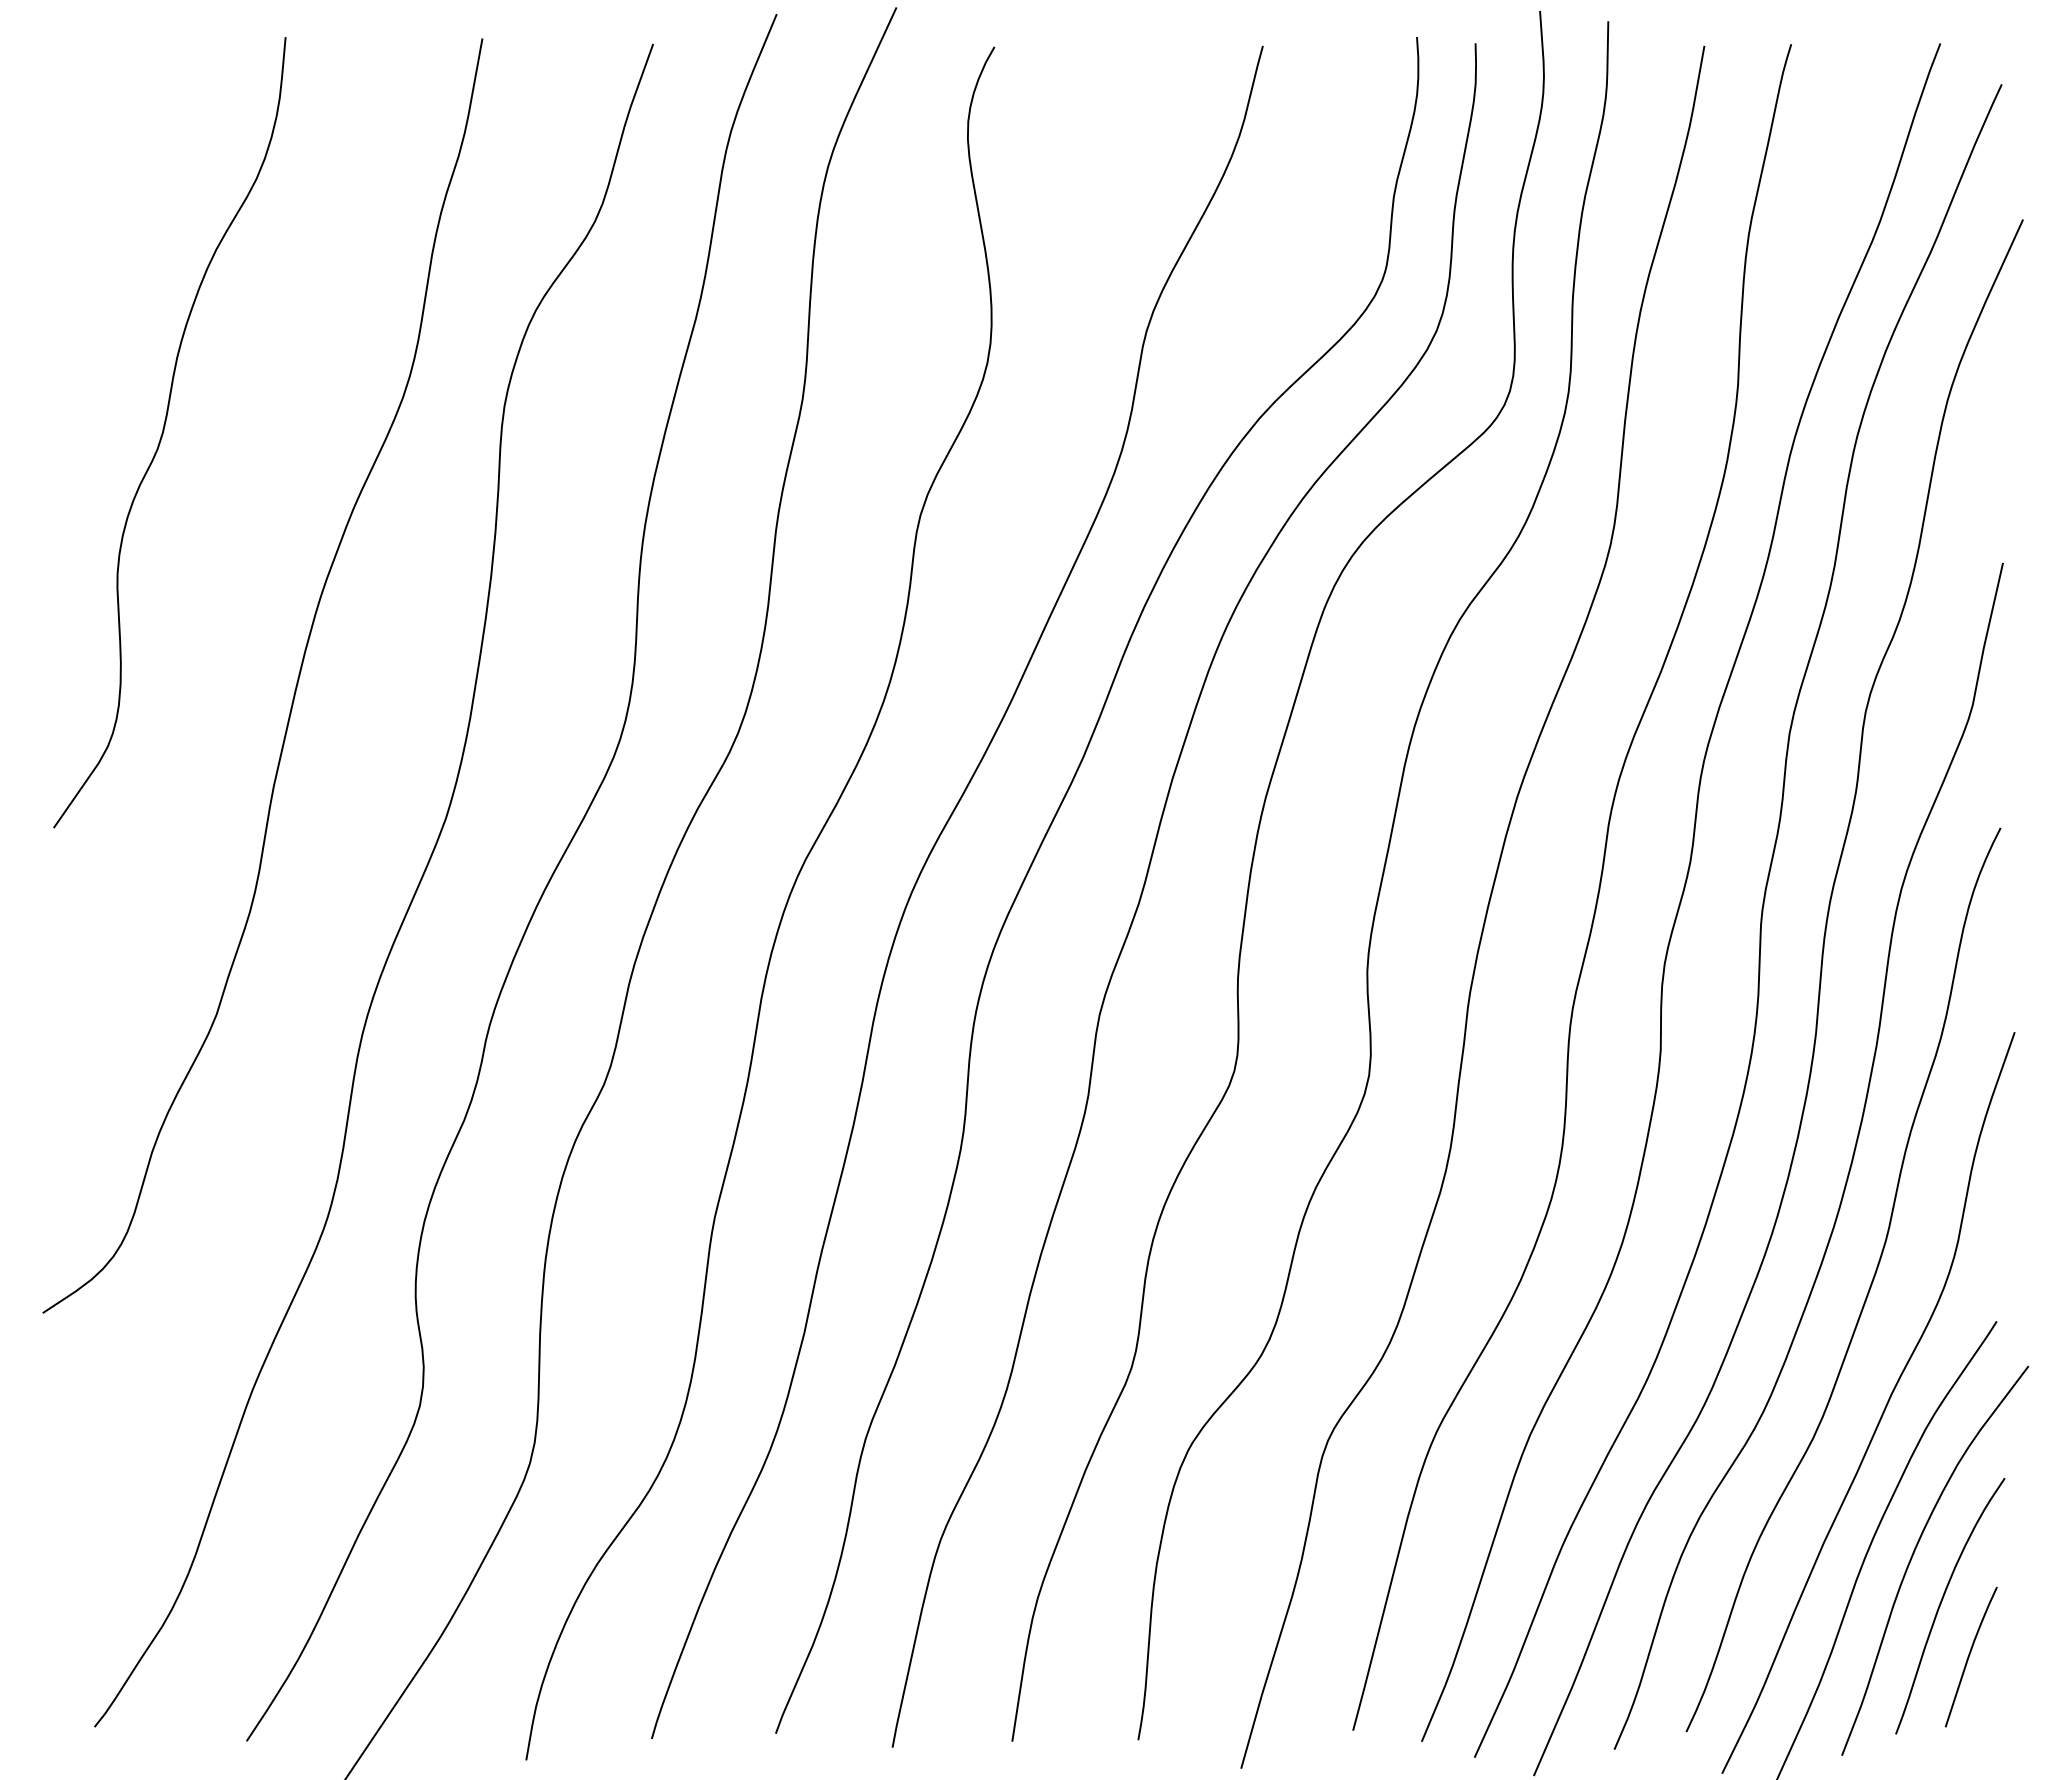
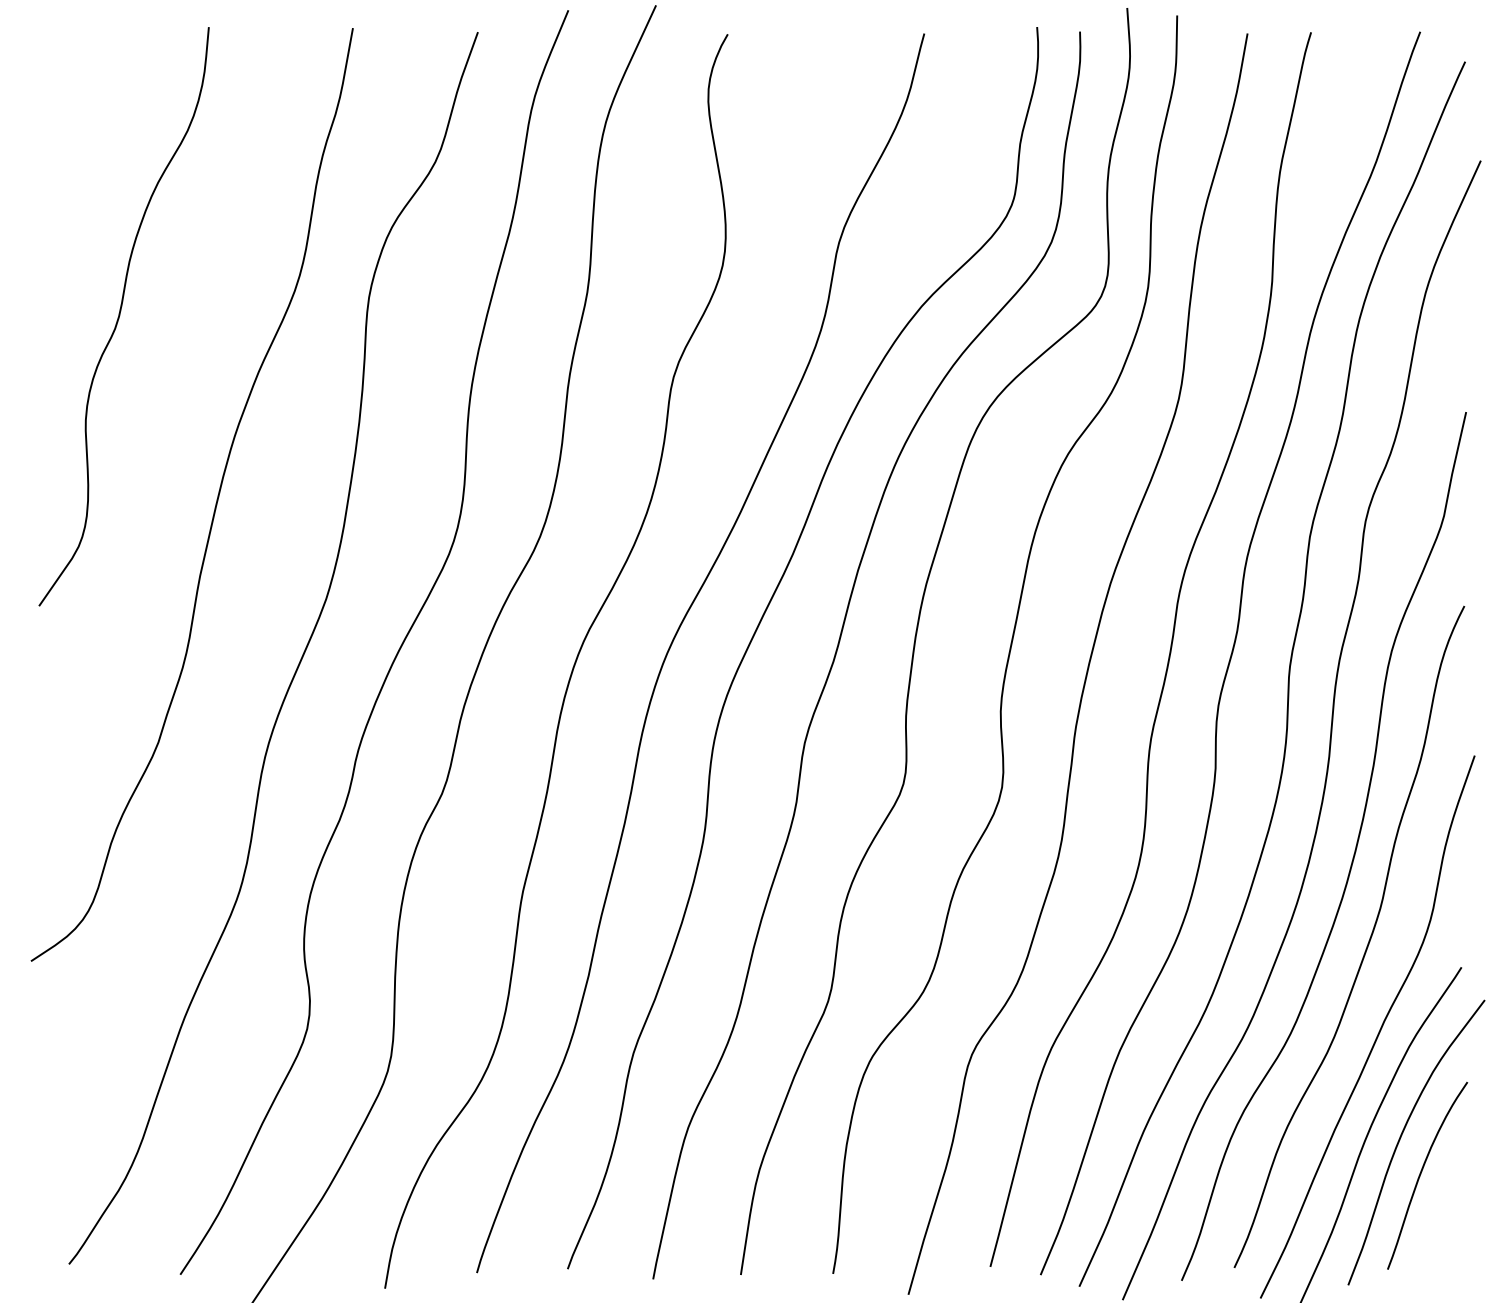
curve: (1970, 1655) -> (1442, 1211), removed

